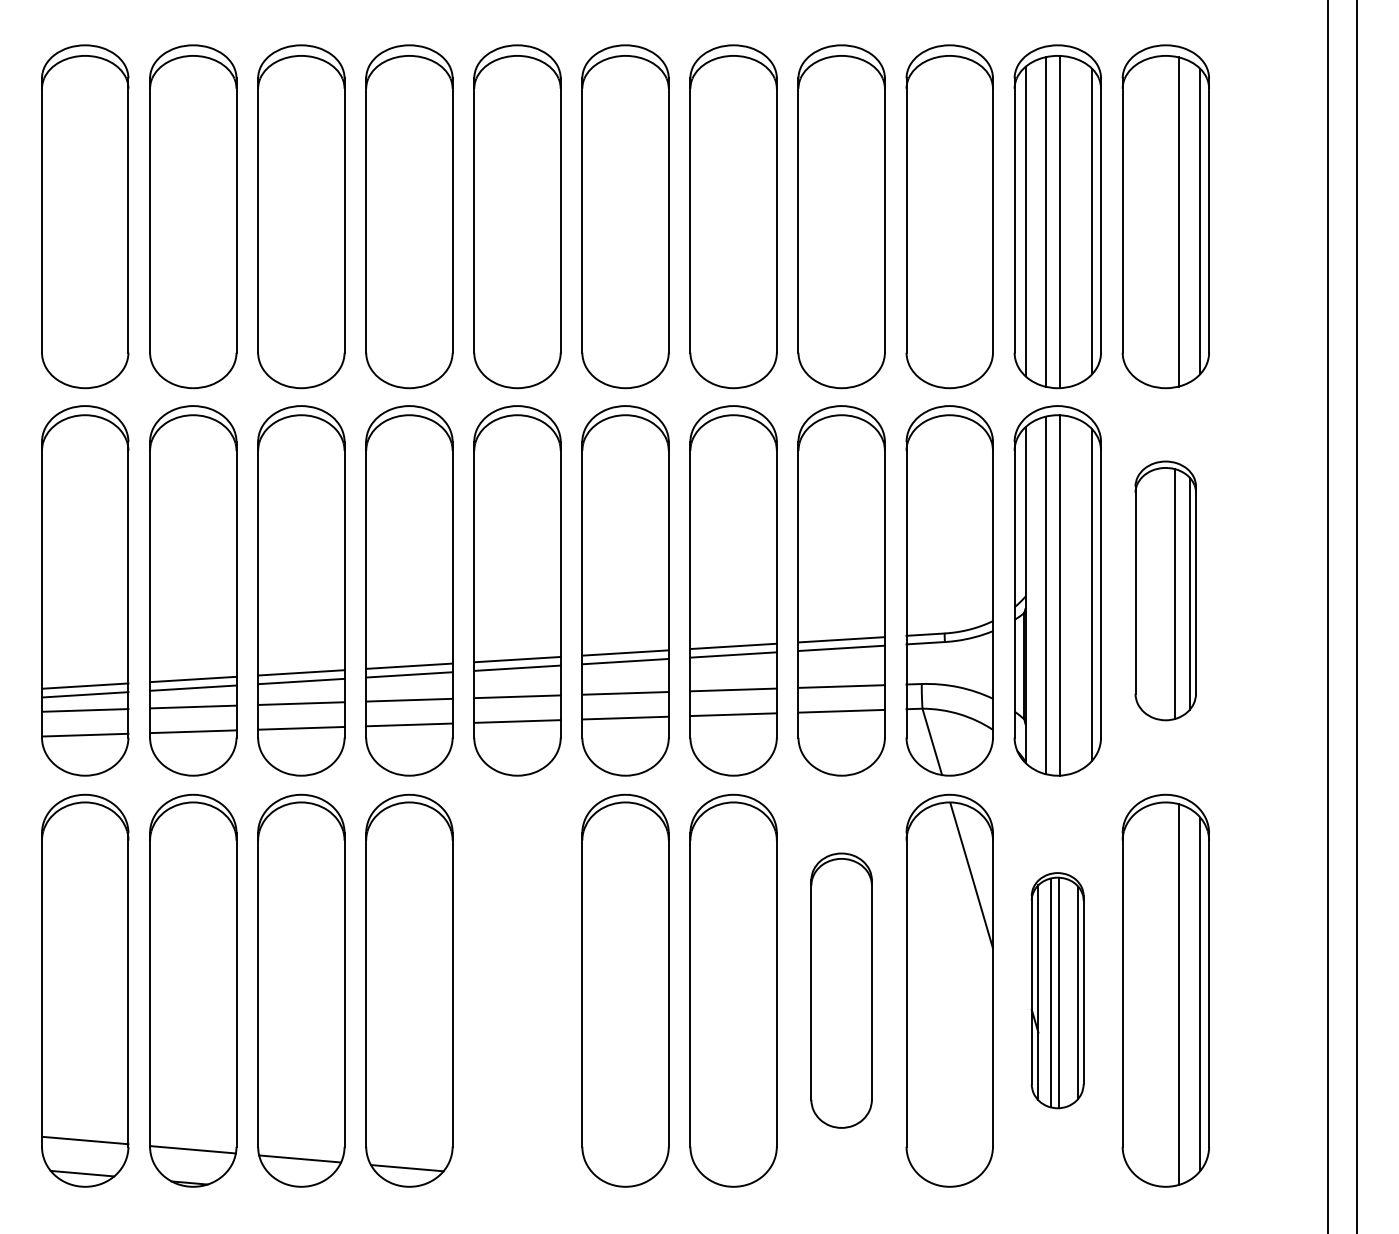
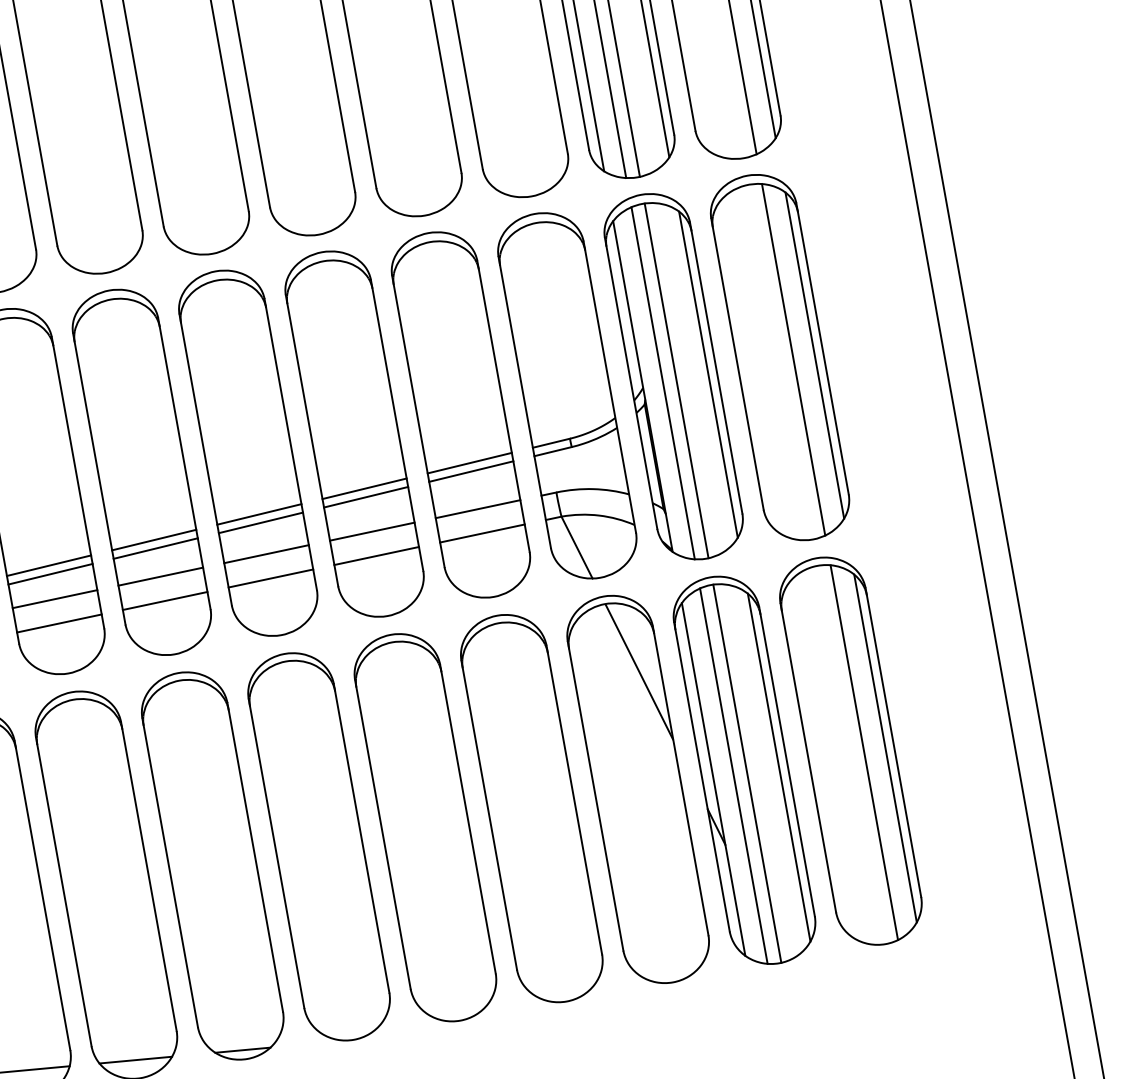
part: (1165, 590) -> (779, 357), size x1.43
part: (517, 990) -> (212, 865), added
part: (841, 990) -> (531, 808), size x1.43
part: (1057, 990) -> (744, 770), size x1.67

